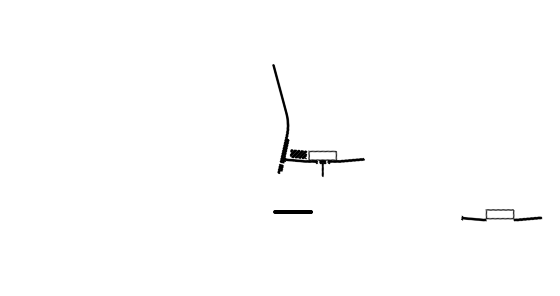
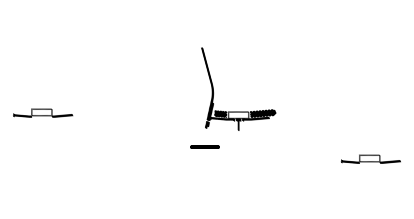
part: (57, 152) -> (42, 112), added
hatch: (355, 153) -> (262, 113), added
line: (292, 211) -> (204, 146), moved

